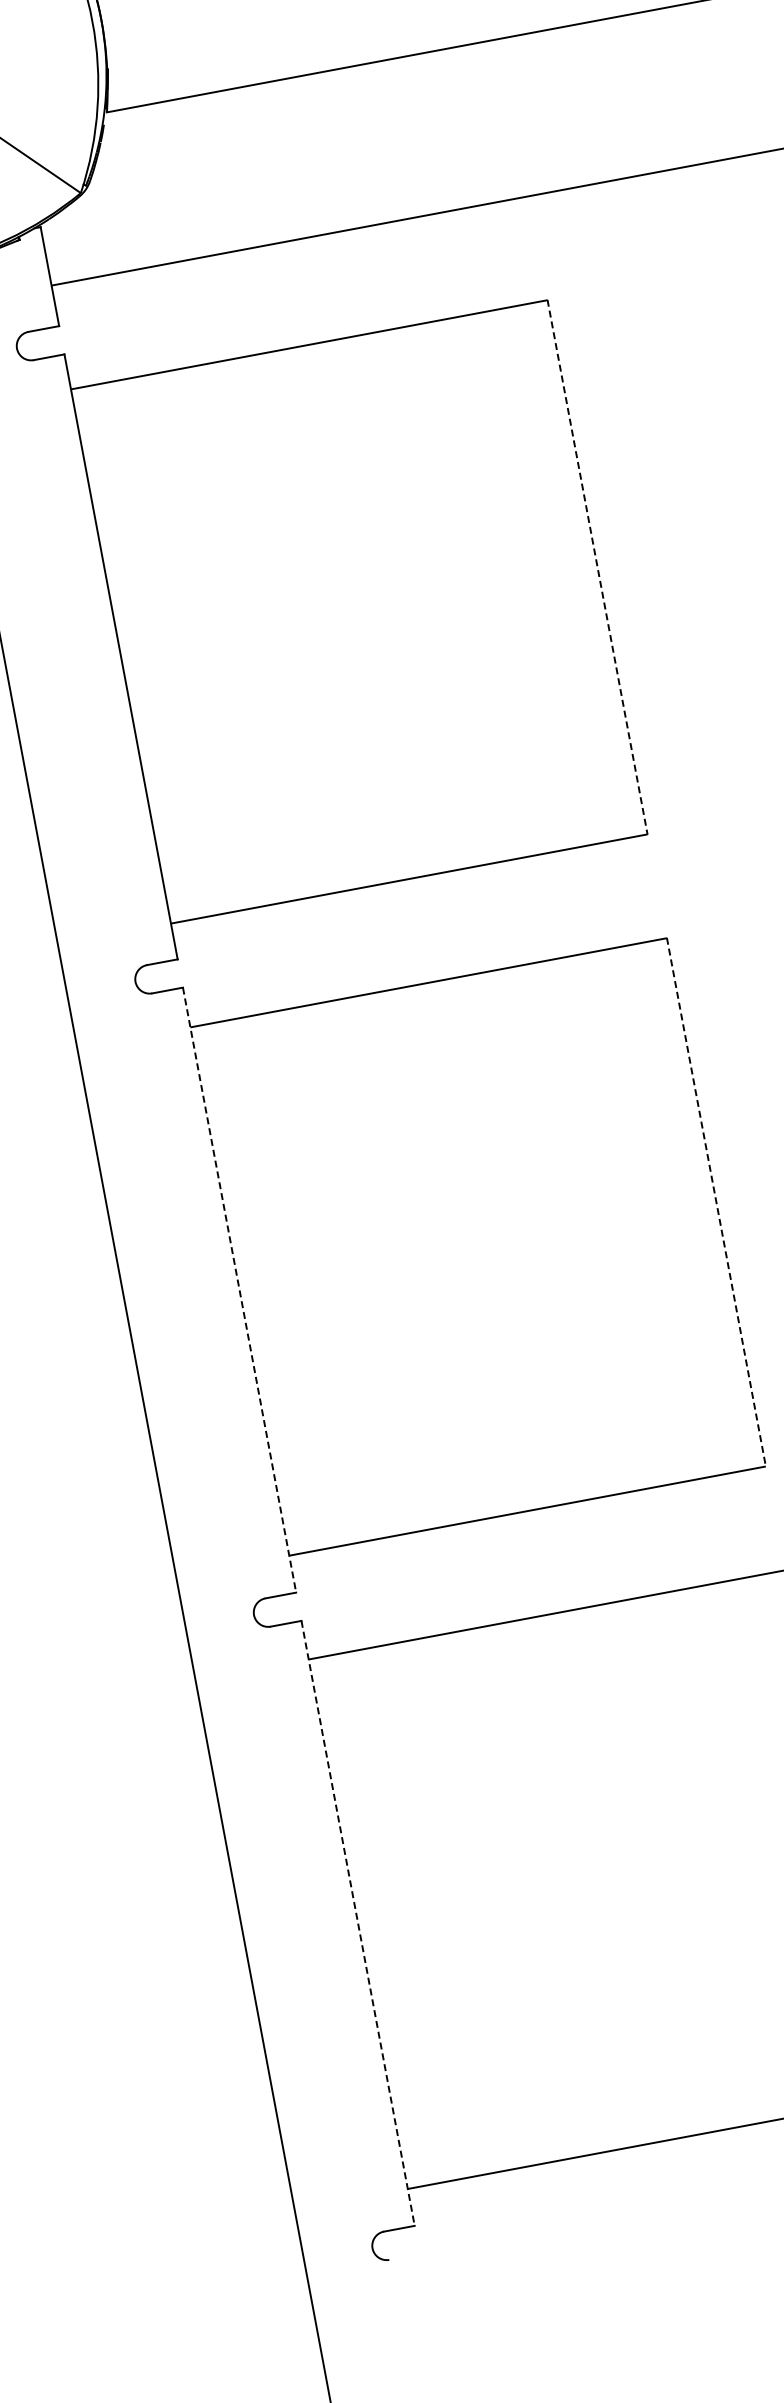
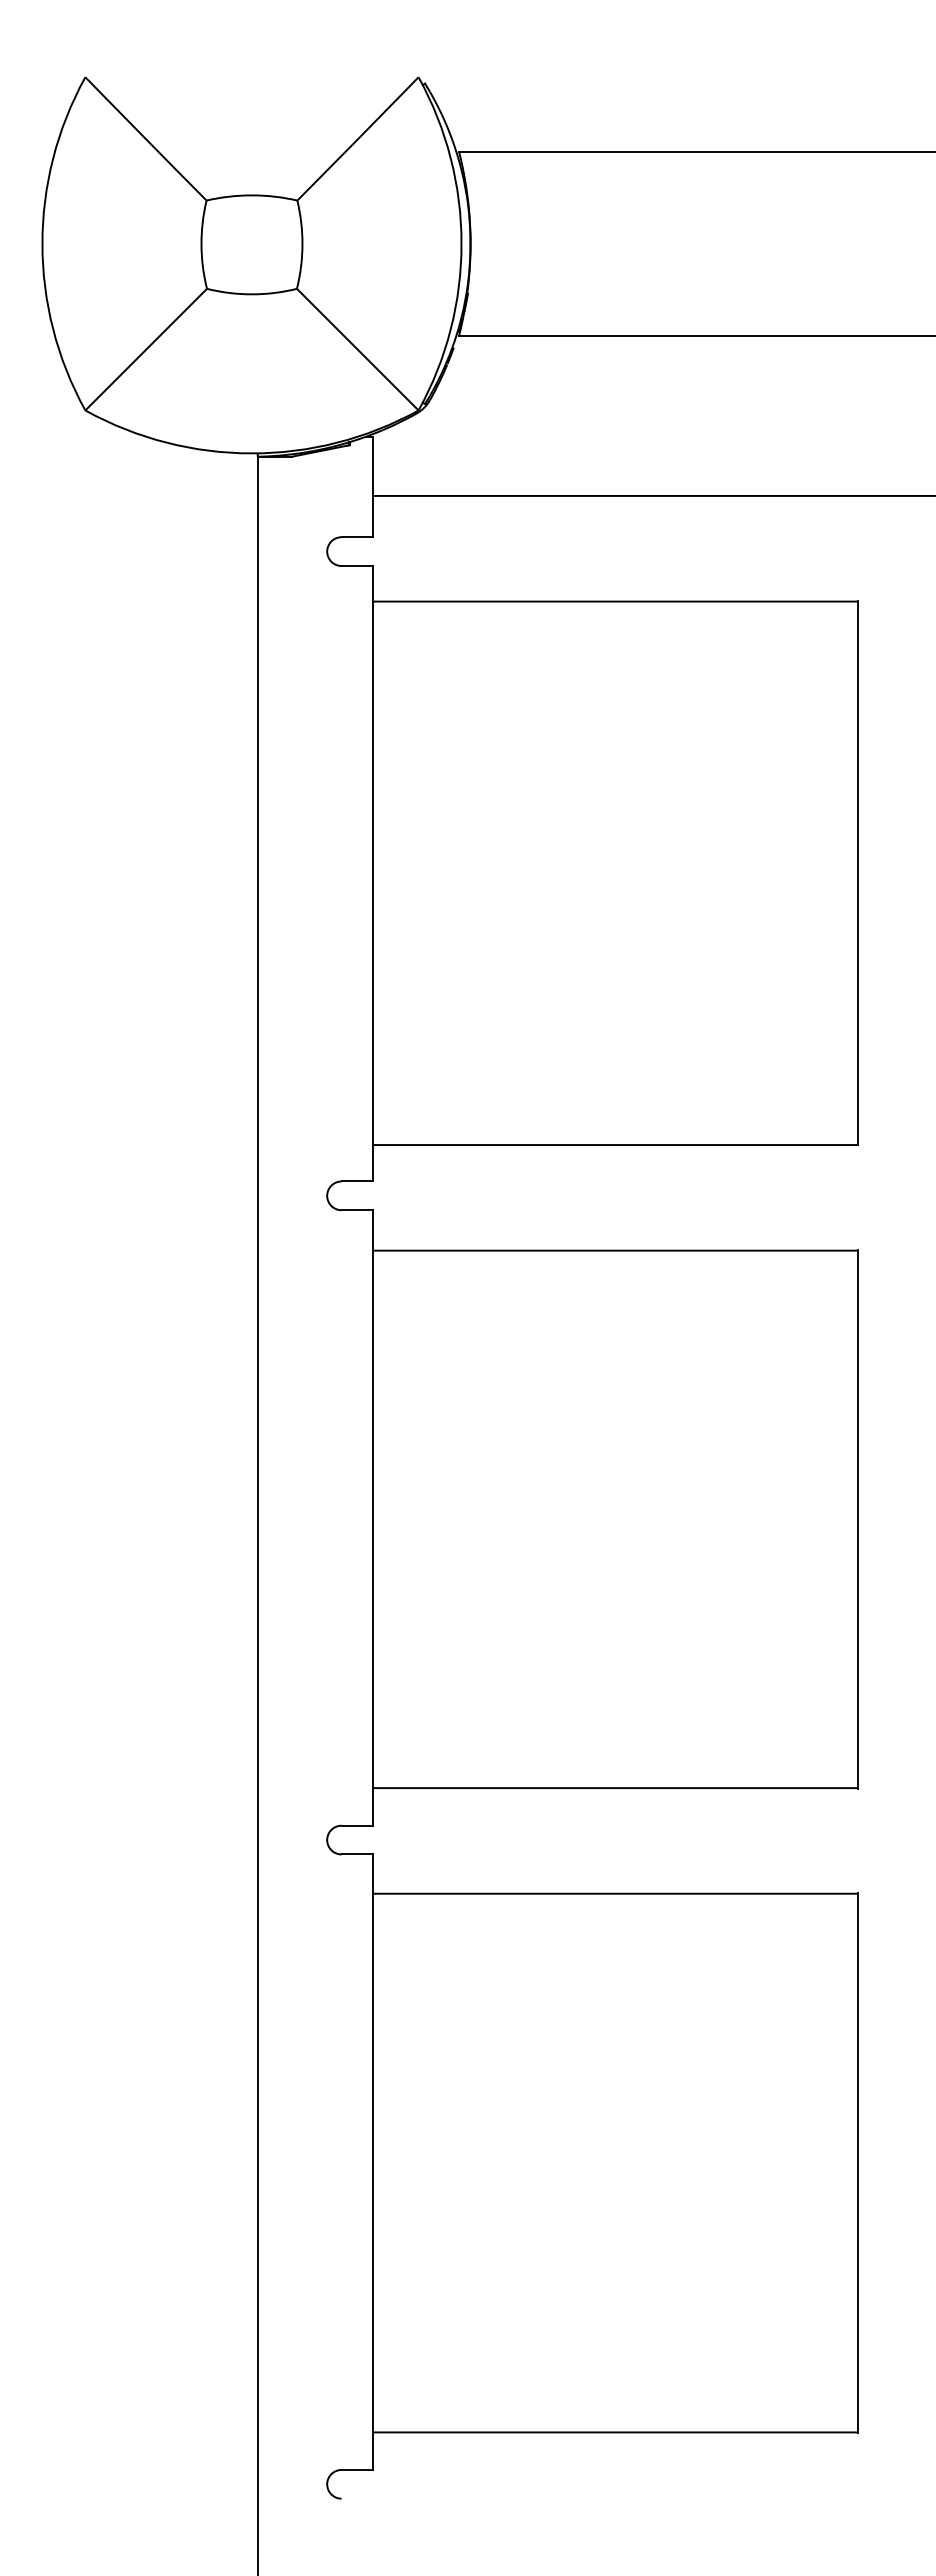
line: (597, 567) -> (857, 873), dashed -> solid
line: (716, 1202) -> (857, 1519), dashed -> solid
line: (239, 1289) -> (372, 1517), dashed -> solid
line: (357, 1923) -> (372, 2162), dashed -> solid

